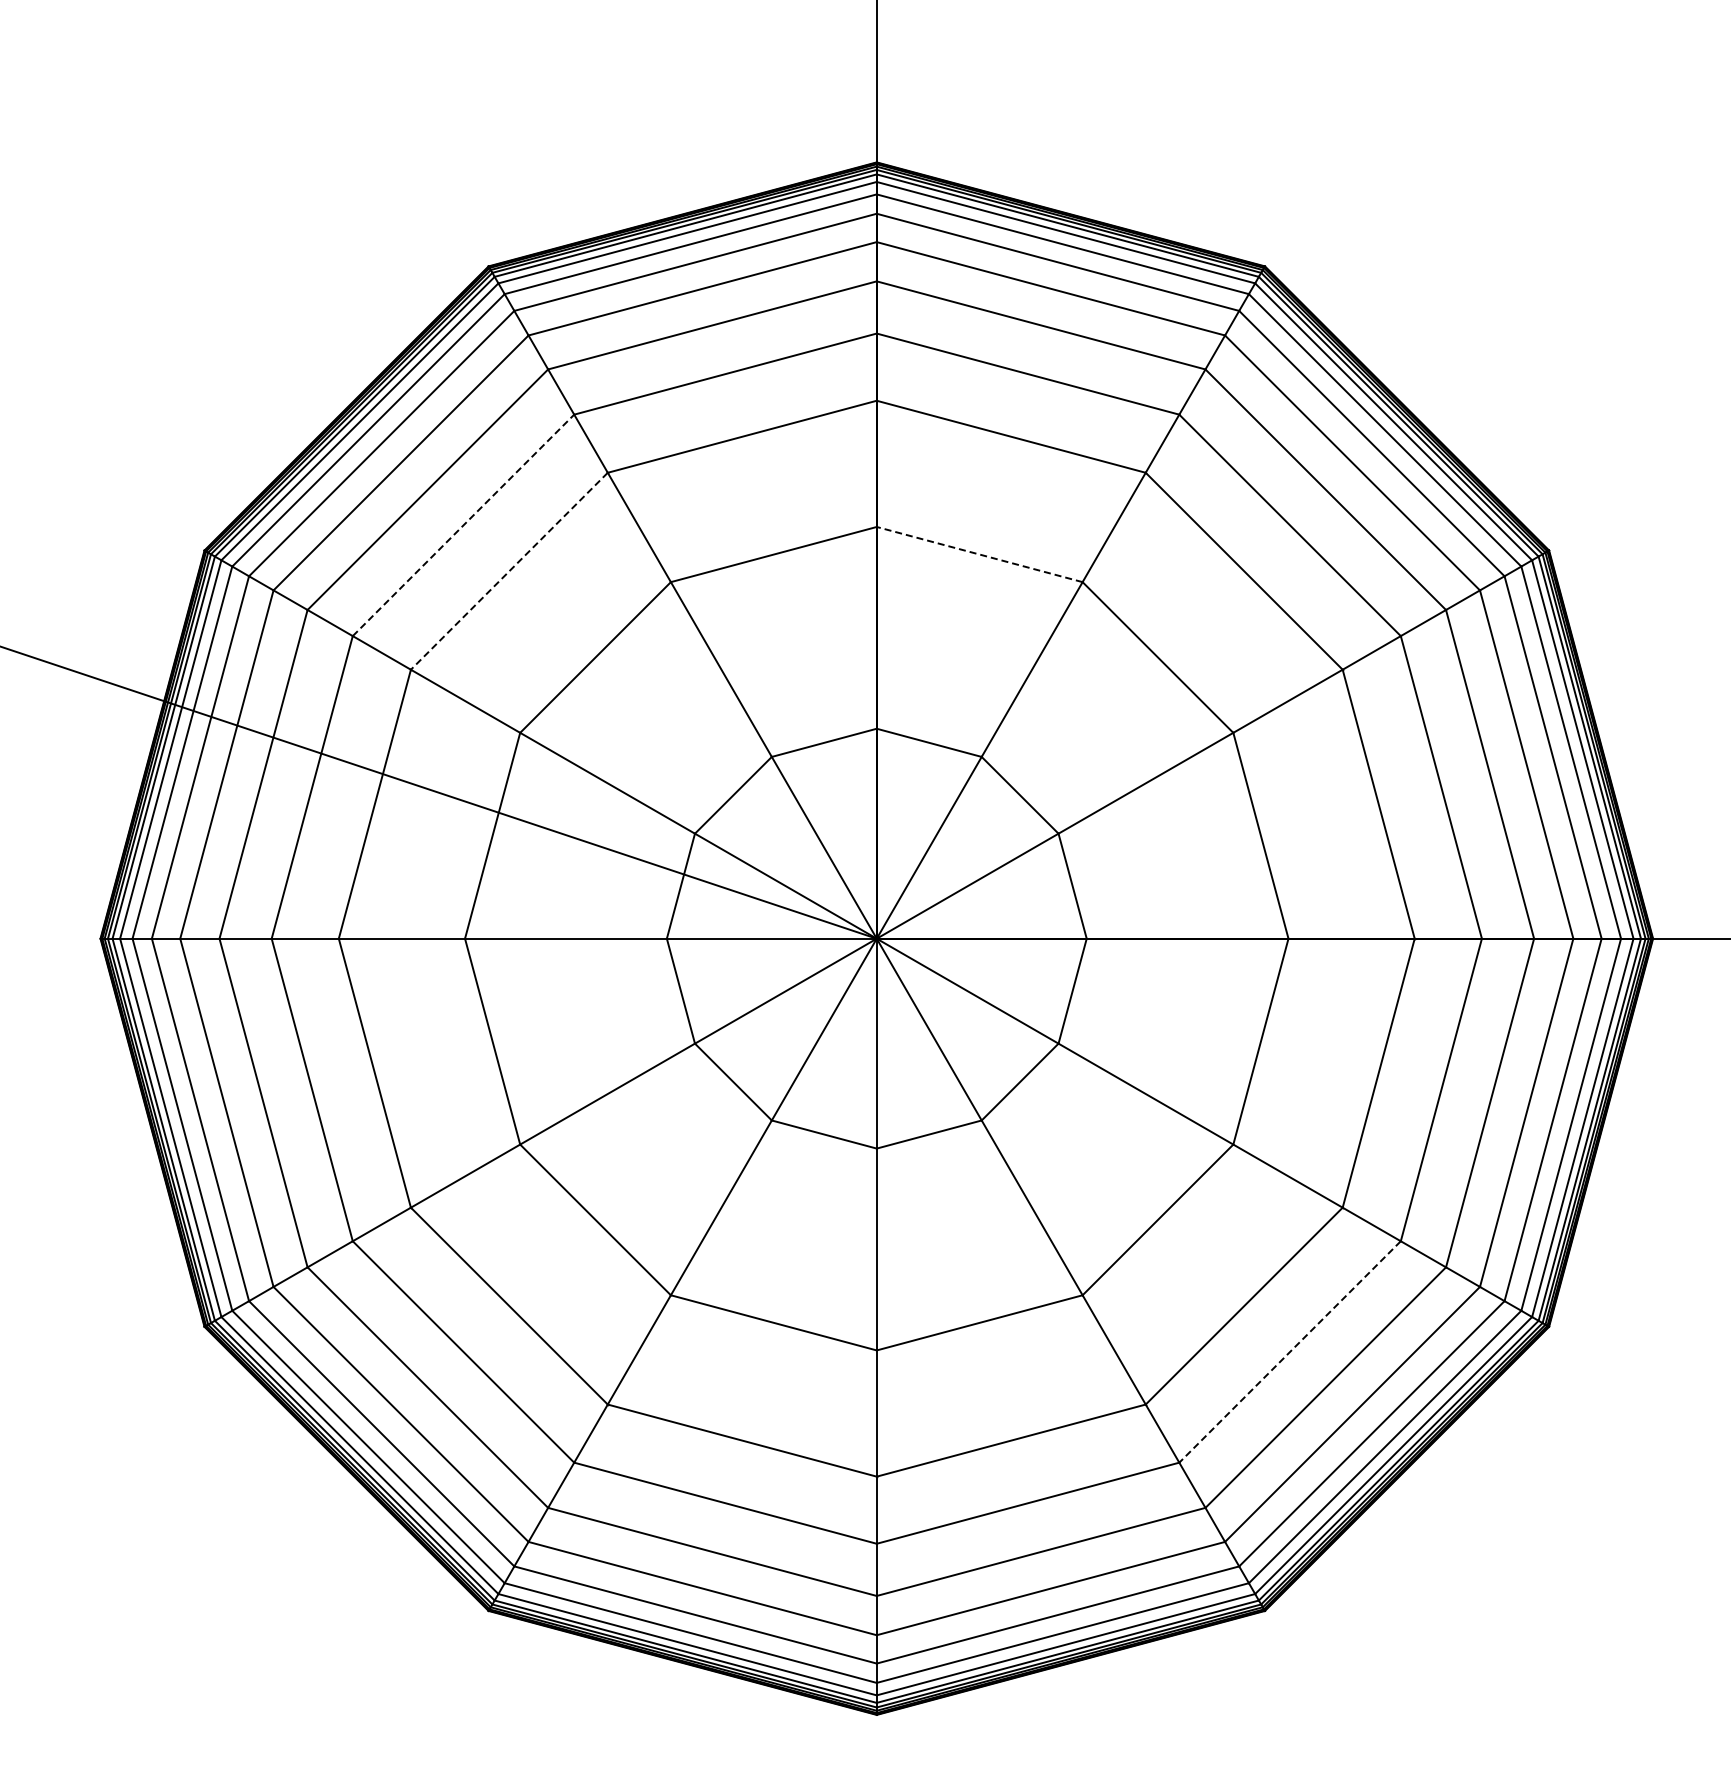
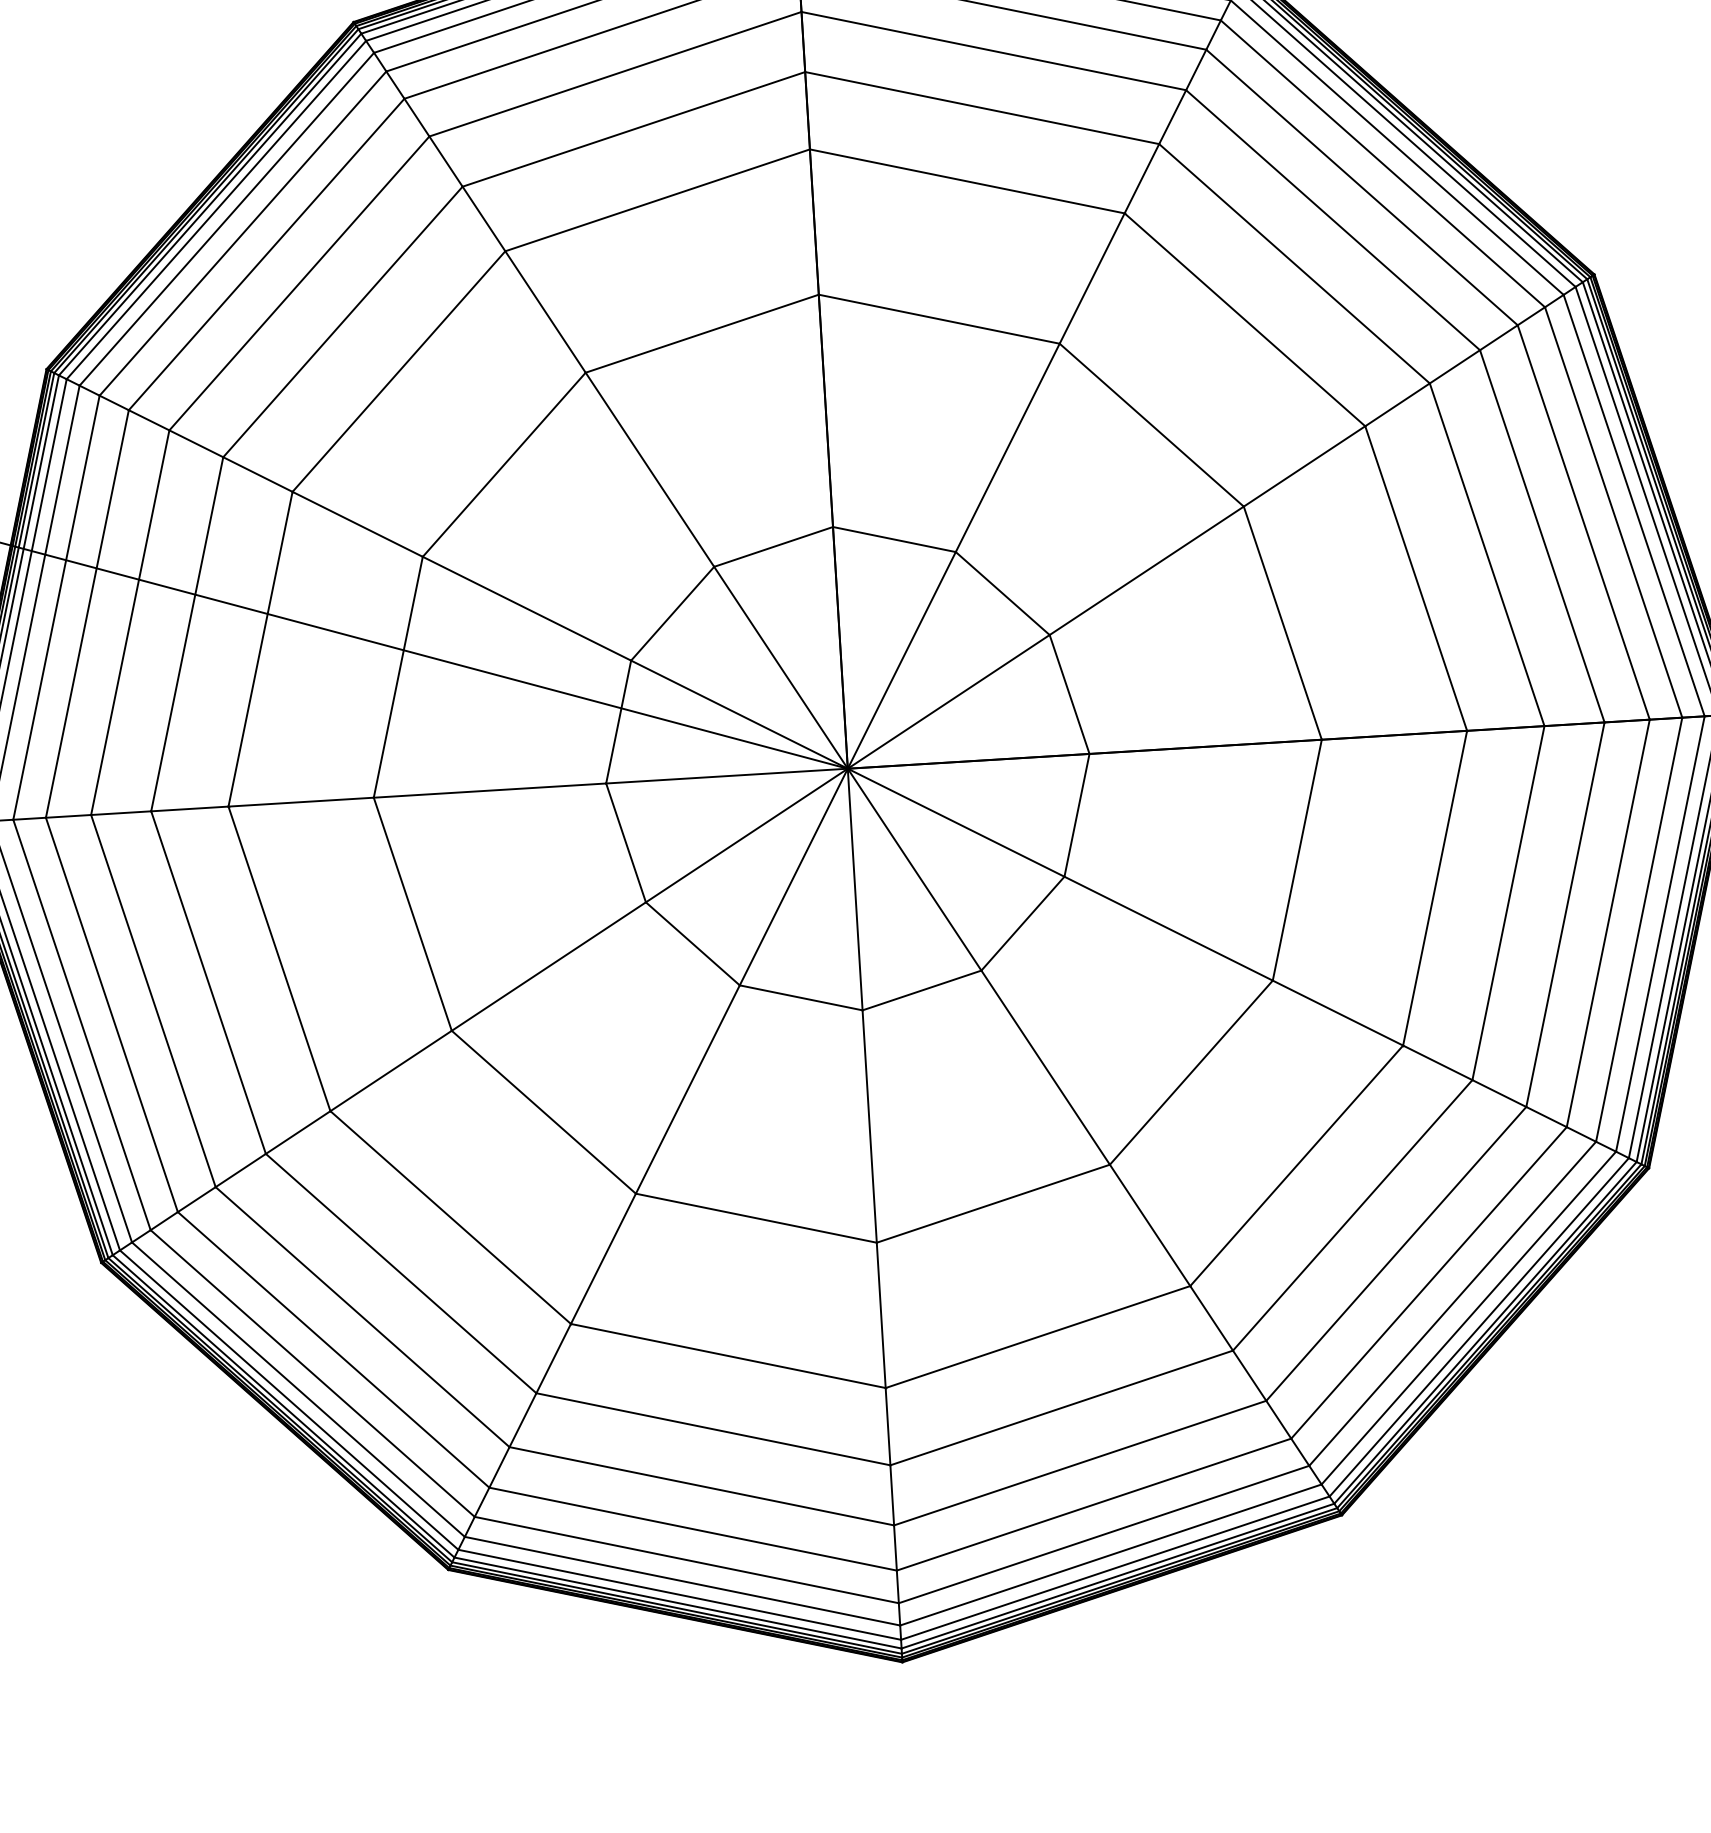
line: (463, 525) -> (342, 322), dashed -> solid
line: (979, 554) -> (939, 319), dashed -> solid
line: (509, 571) -> (399, 371), dashed -> solid
line: (1290, 1351) -> (1353, 1214), dashed -> solid

